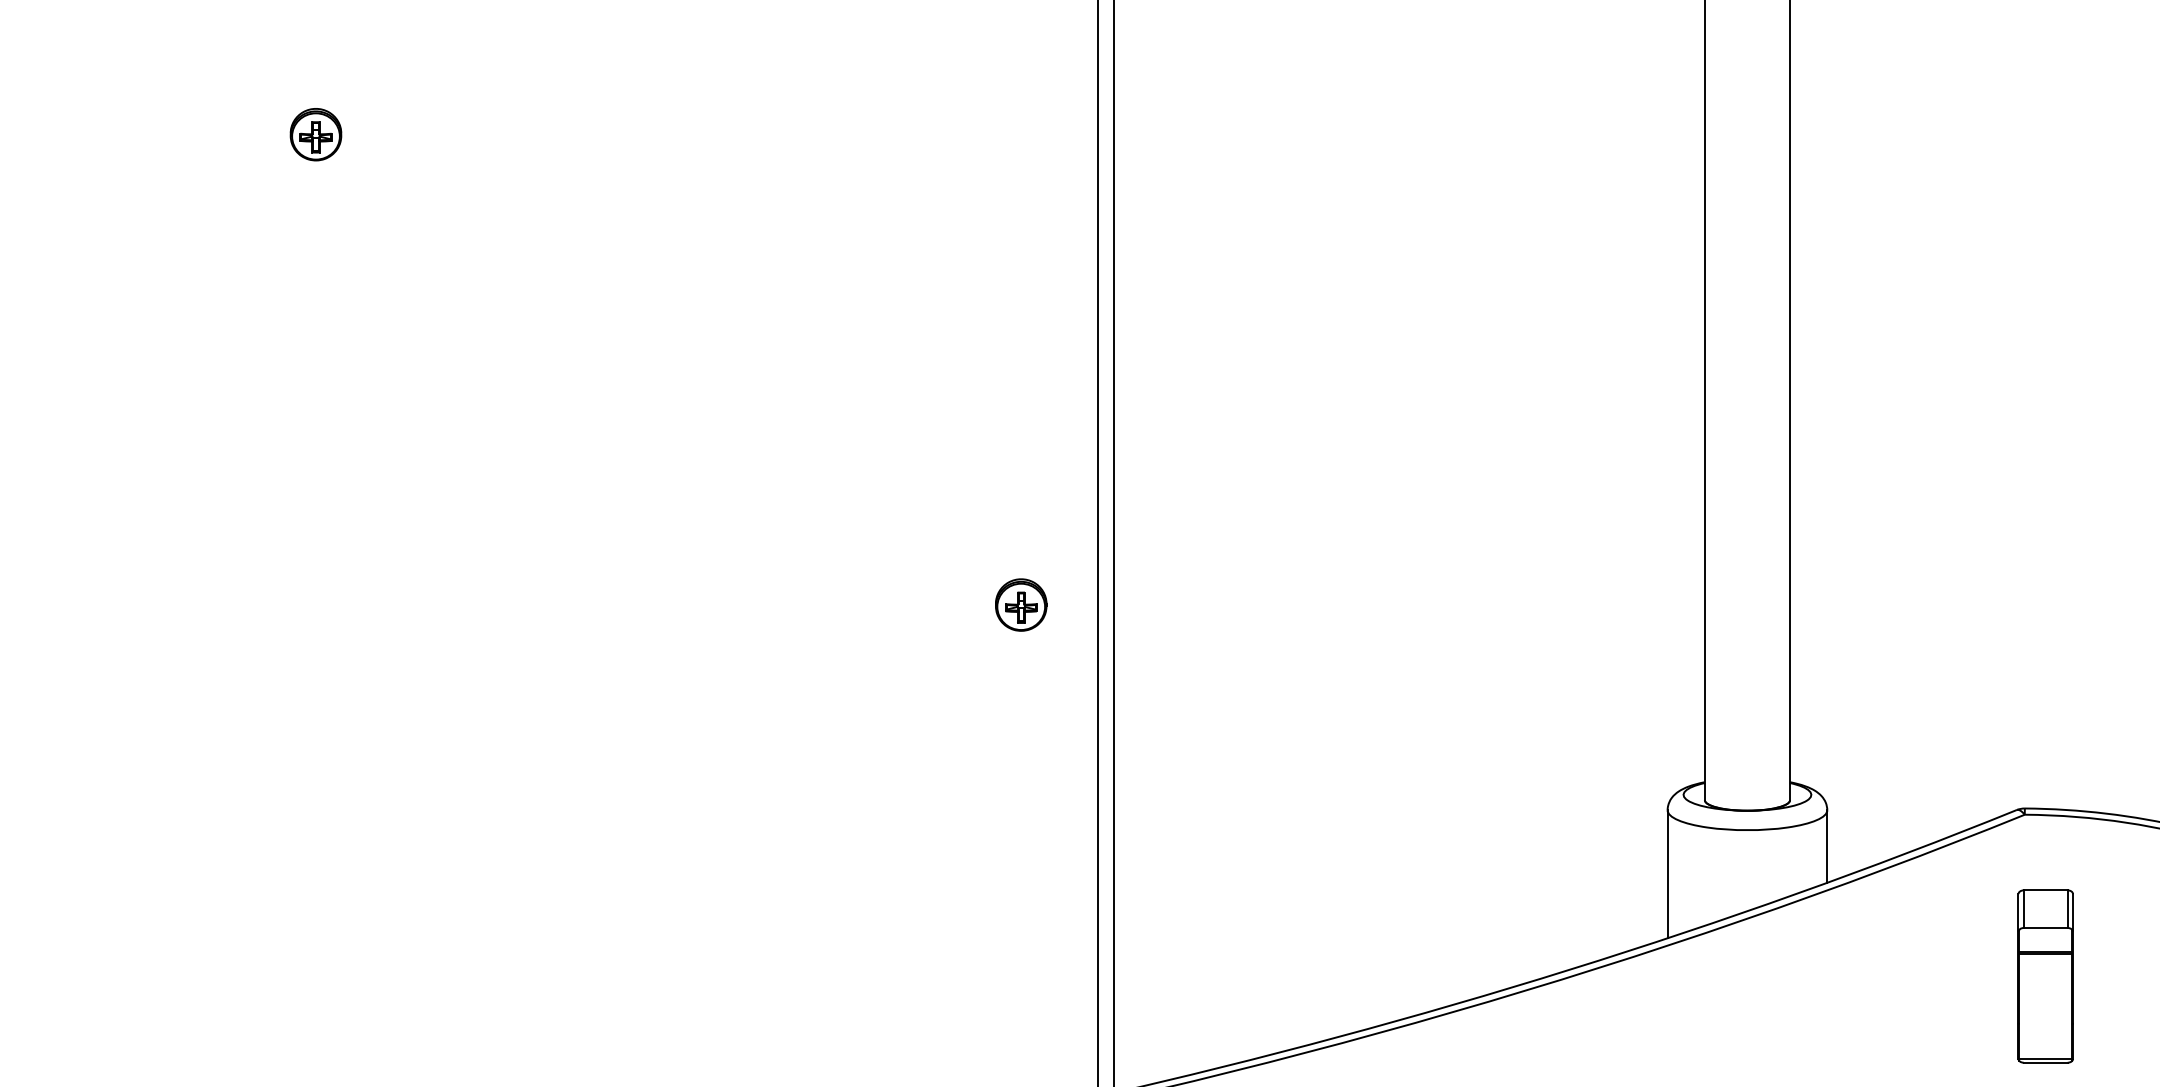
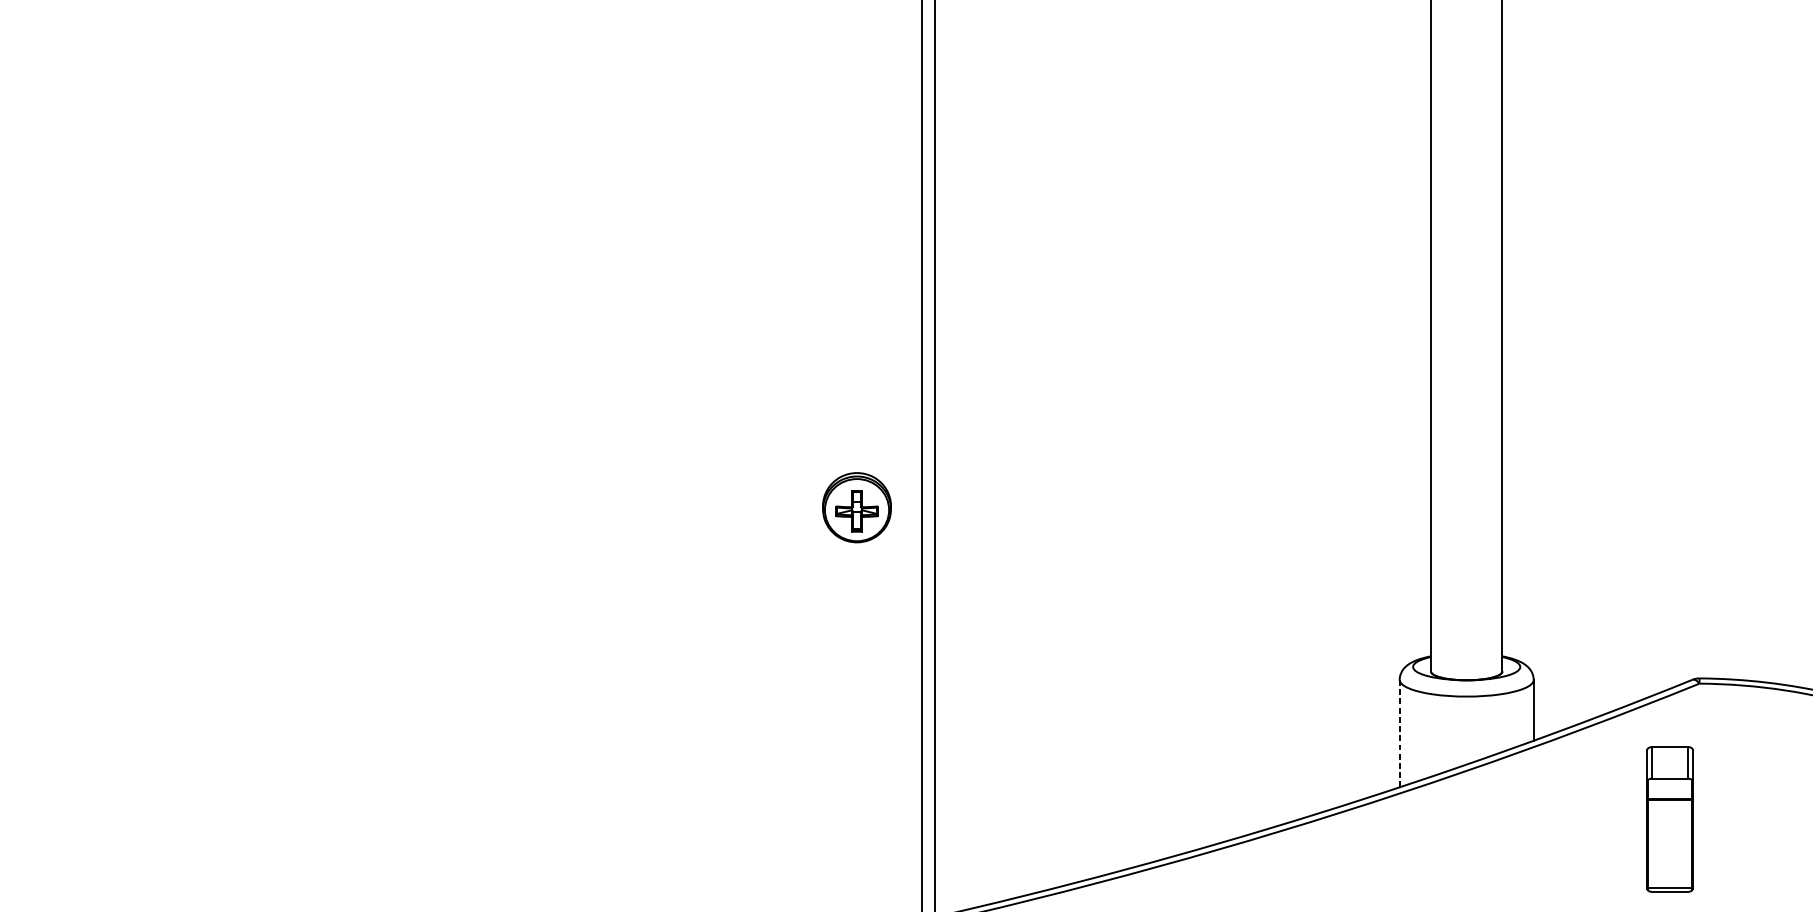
part: (315, 134) -> (264, 112), removed
part: (1021, 604) -> (857, 507), size x1.6
line: (1667, 874) -> (1399, 733), solid -> dashed
part: (2045, 976) -> (1669, 819), moved

